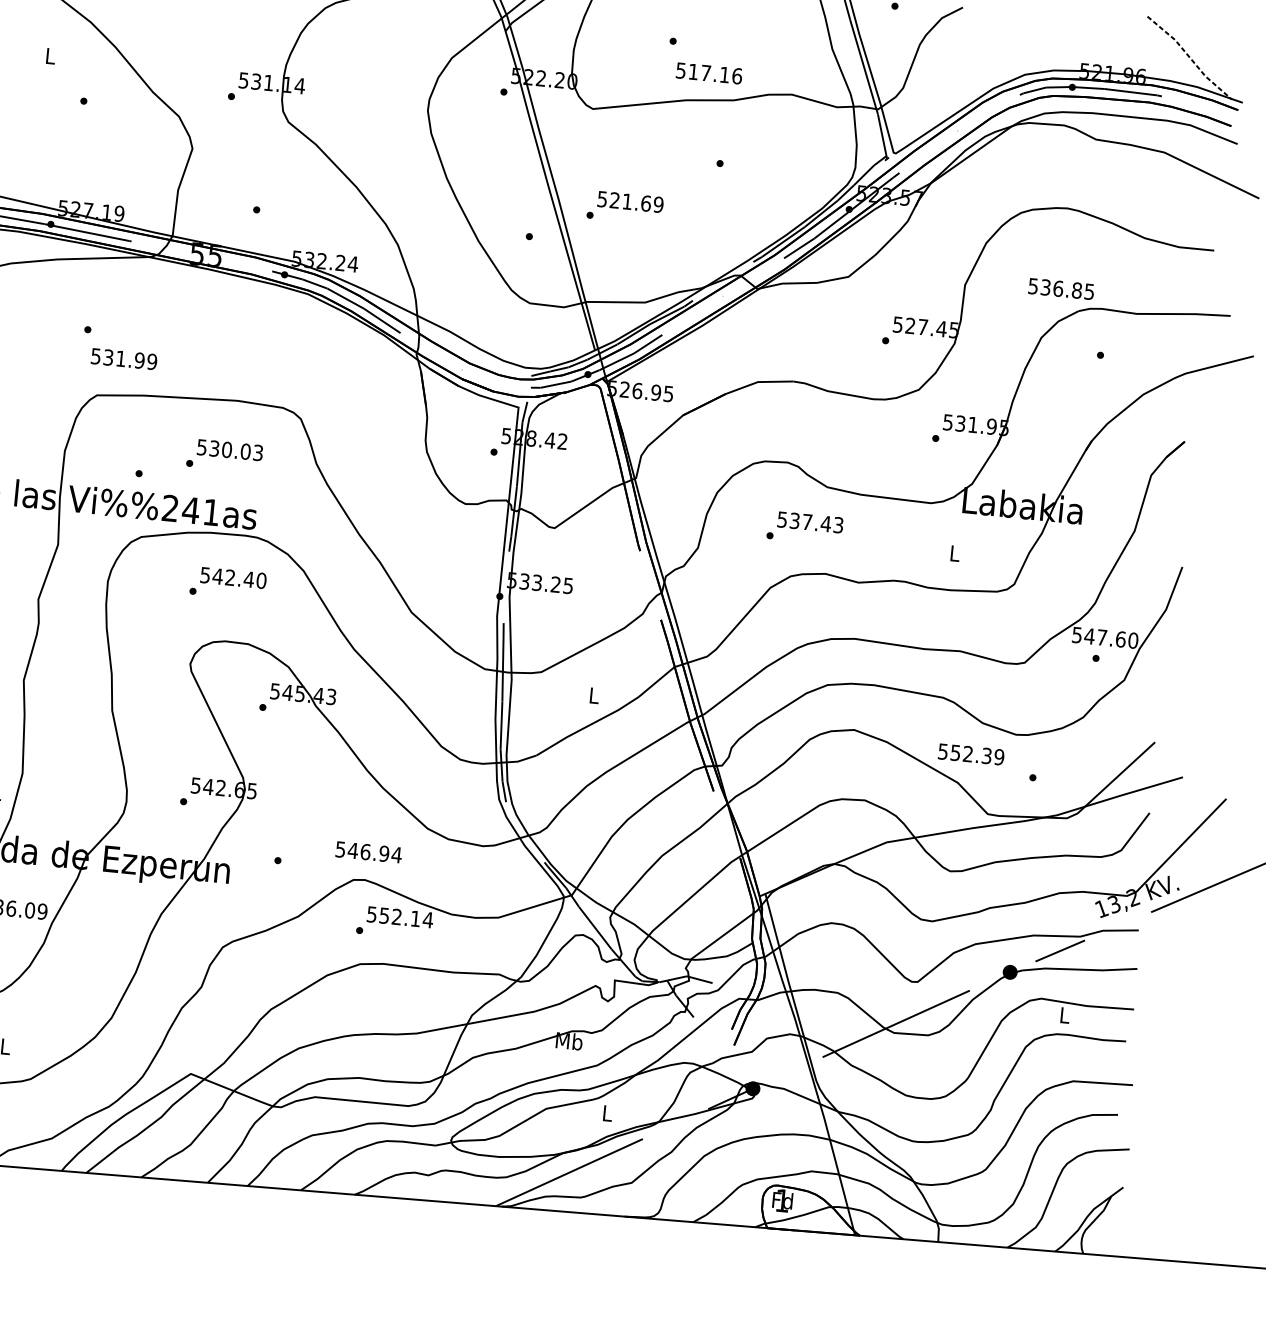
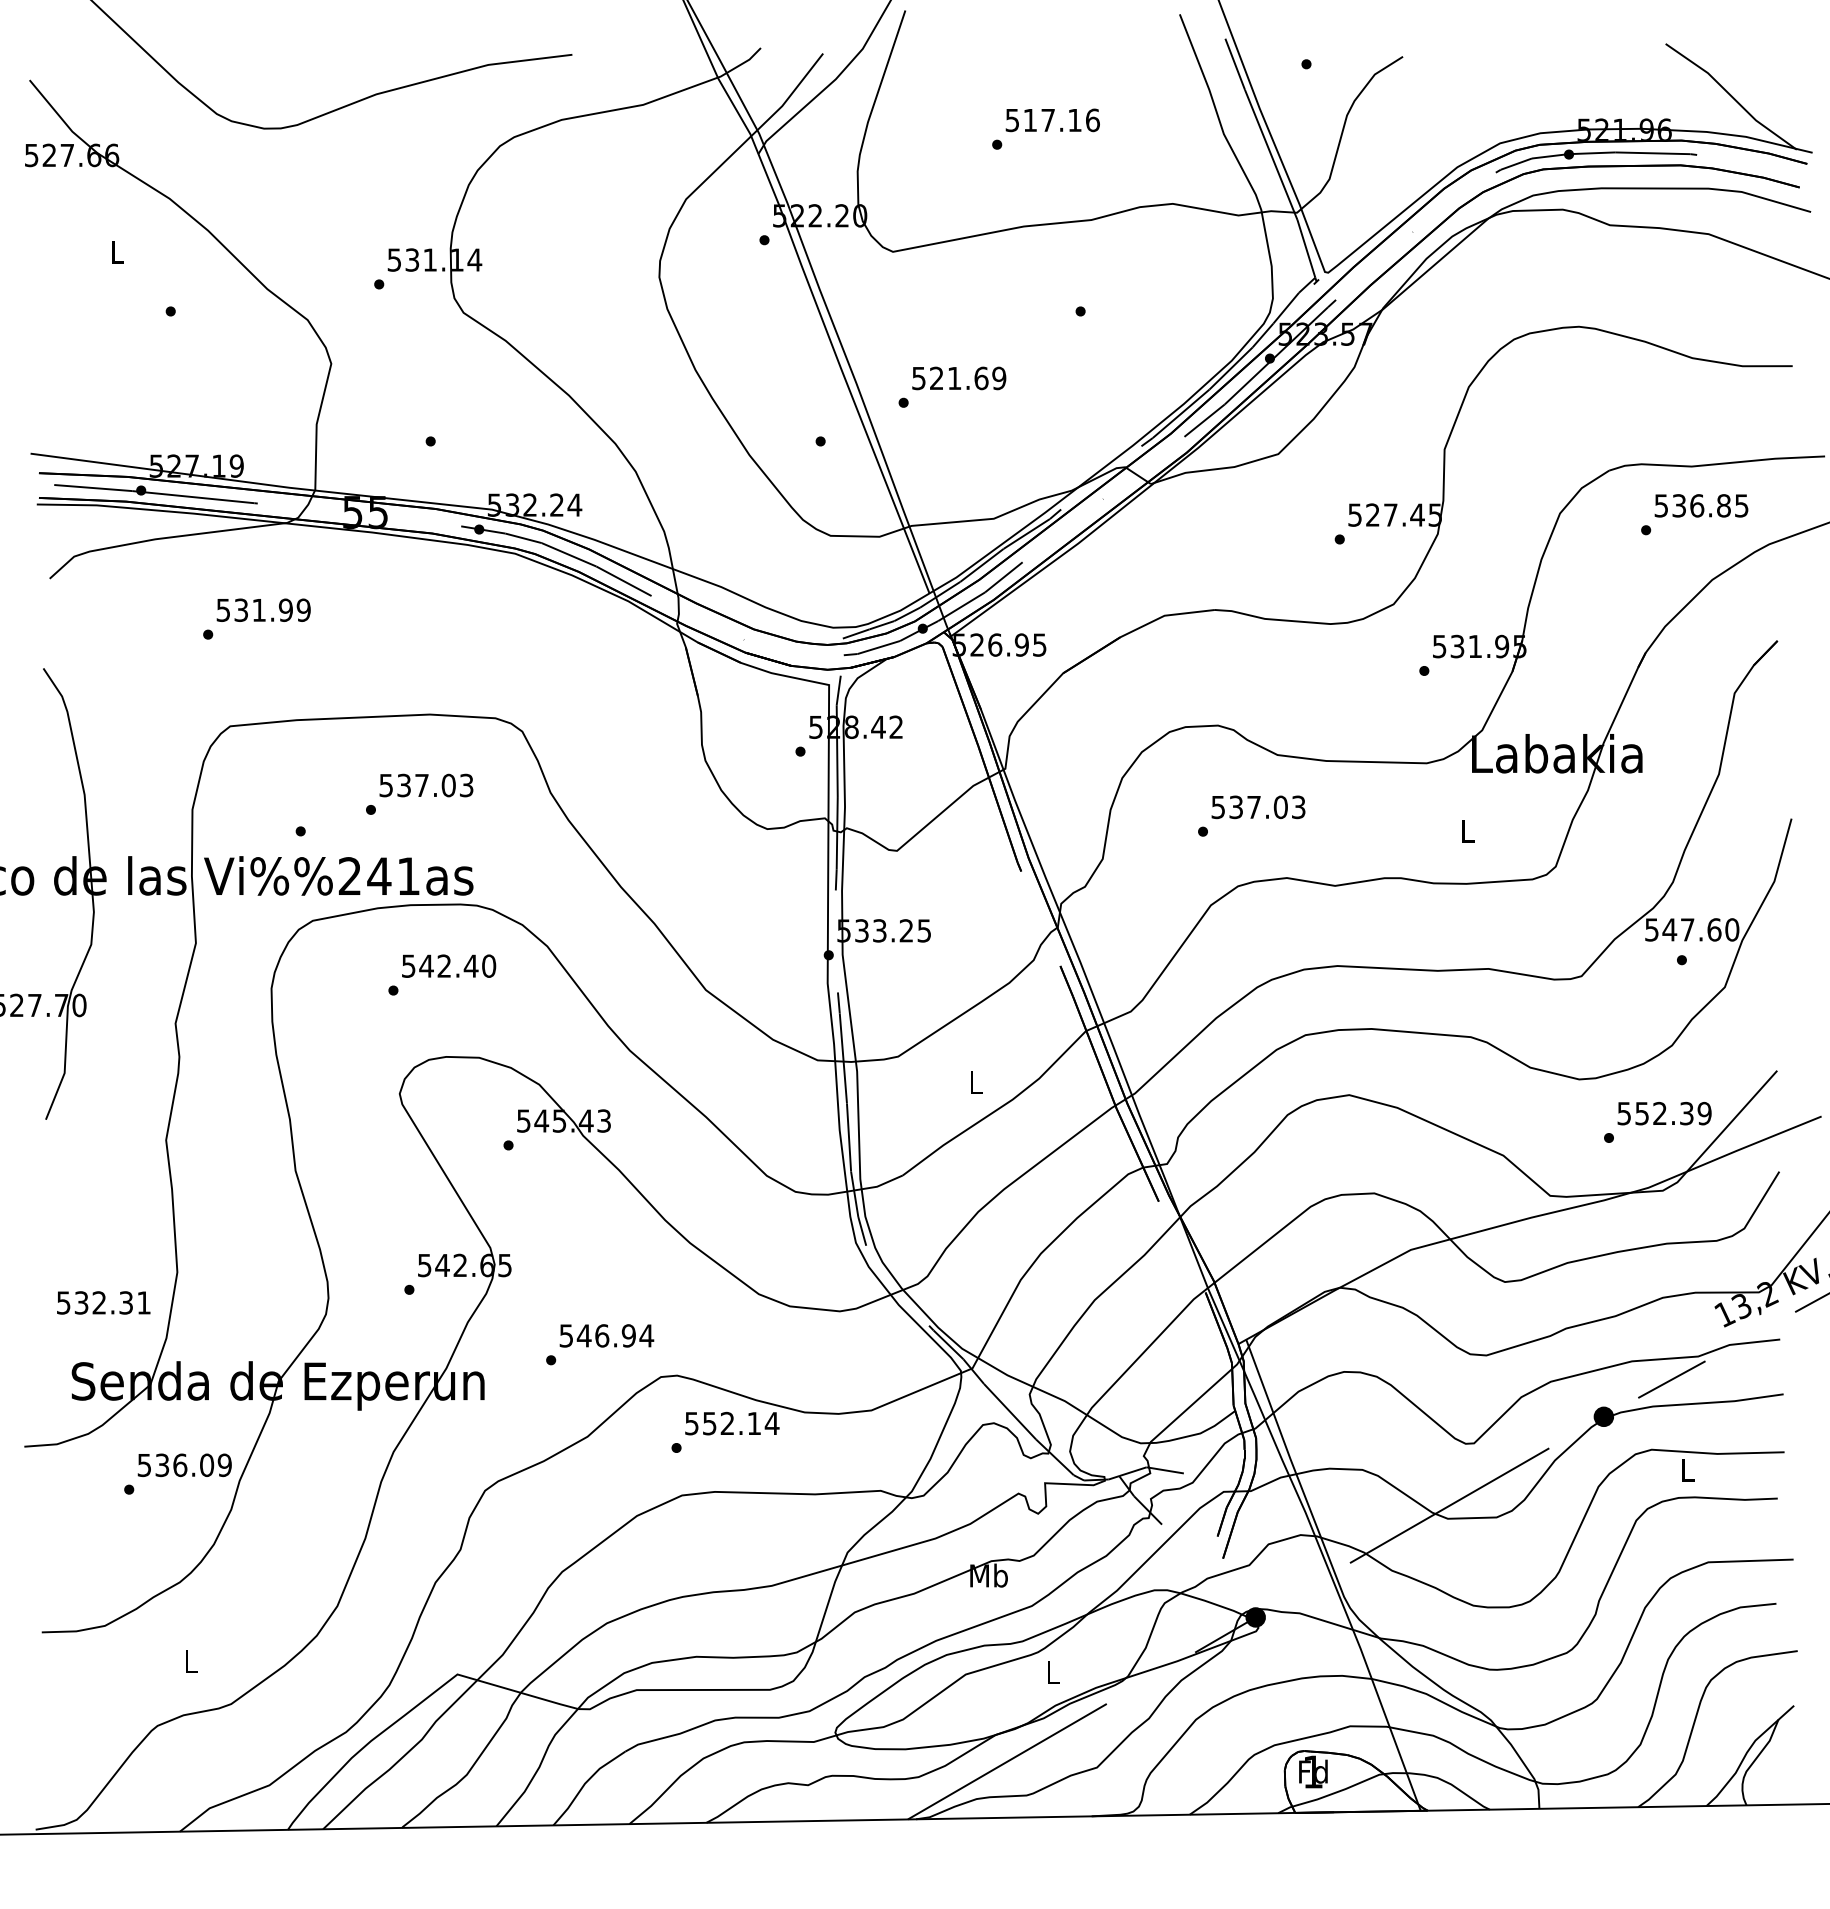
line: (1190, 57) -> (1732, 96), dashed -> solid
text: (709, 73) -> (1052, 120), moved
text: (1061, 288) -> (1701, 505), moved
text: (124, 358) -> (263, 609), moved
text: (227, 449) -> (422, 785), 530.03 -> 537.03
text: (825, 524) -> (1280, 807), 537.43 -> 537.03
text: (971, 754) -> (1664, 1113), moved
text: (368, 852) -> (606, 1335), moved

